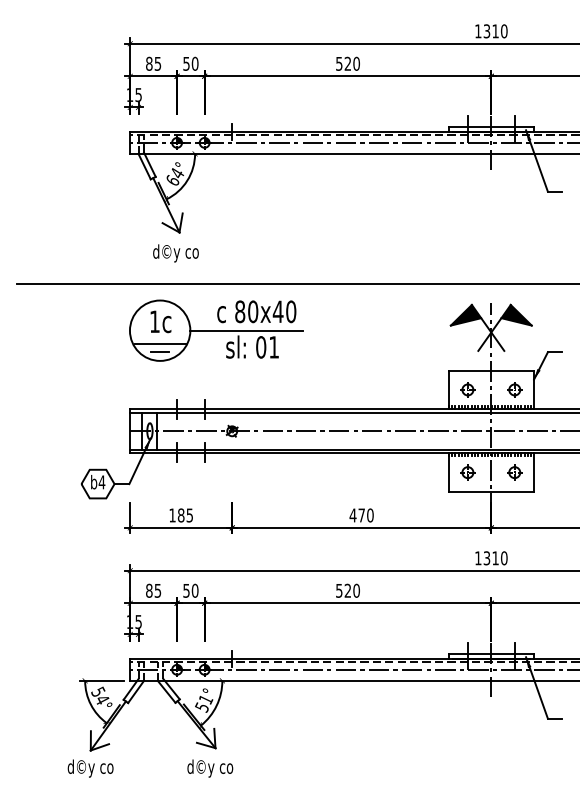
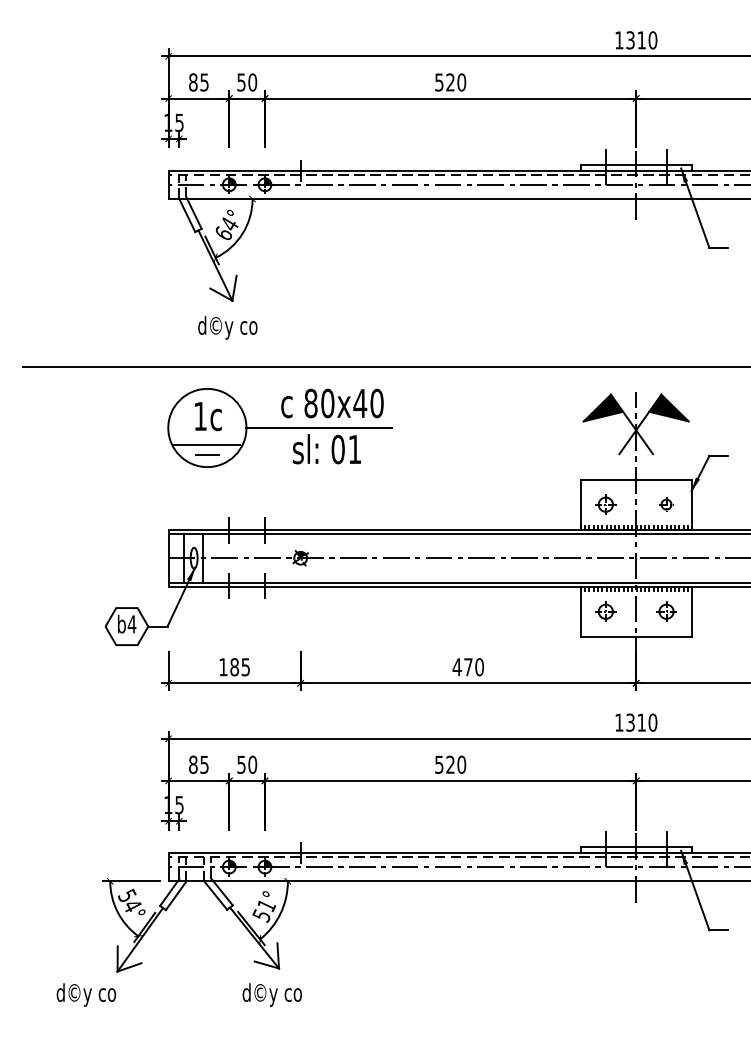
part: (514, 389) -> (666, 504), size x0.7
text: (89, 768) -> (85, 994), moved

